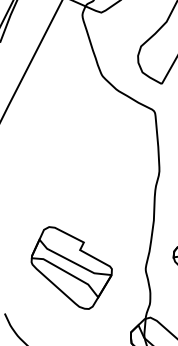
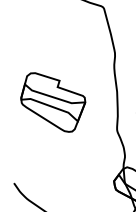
part: (71, 267) -> (53, 101), moved

